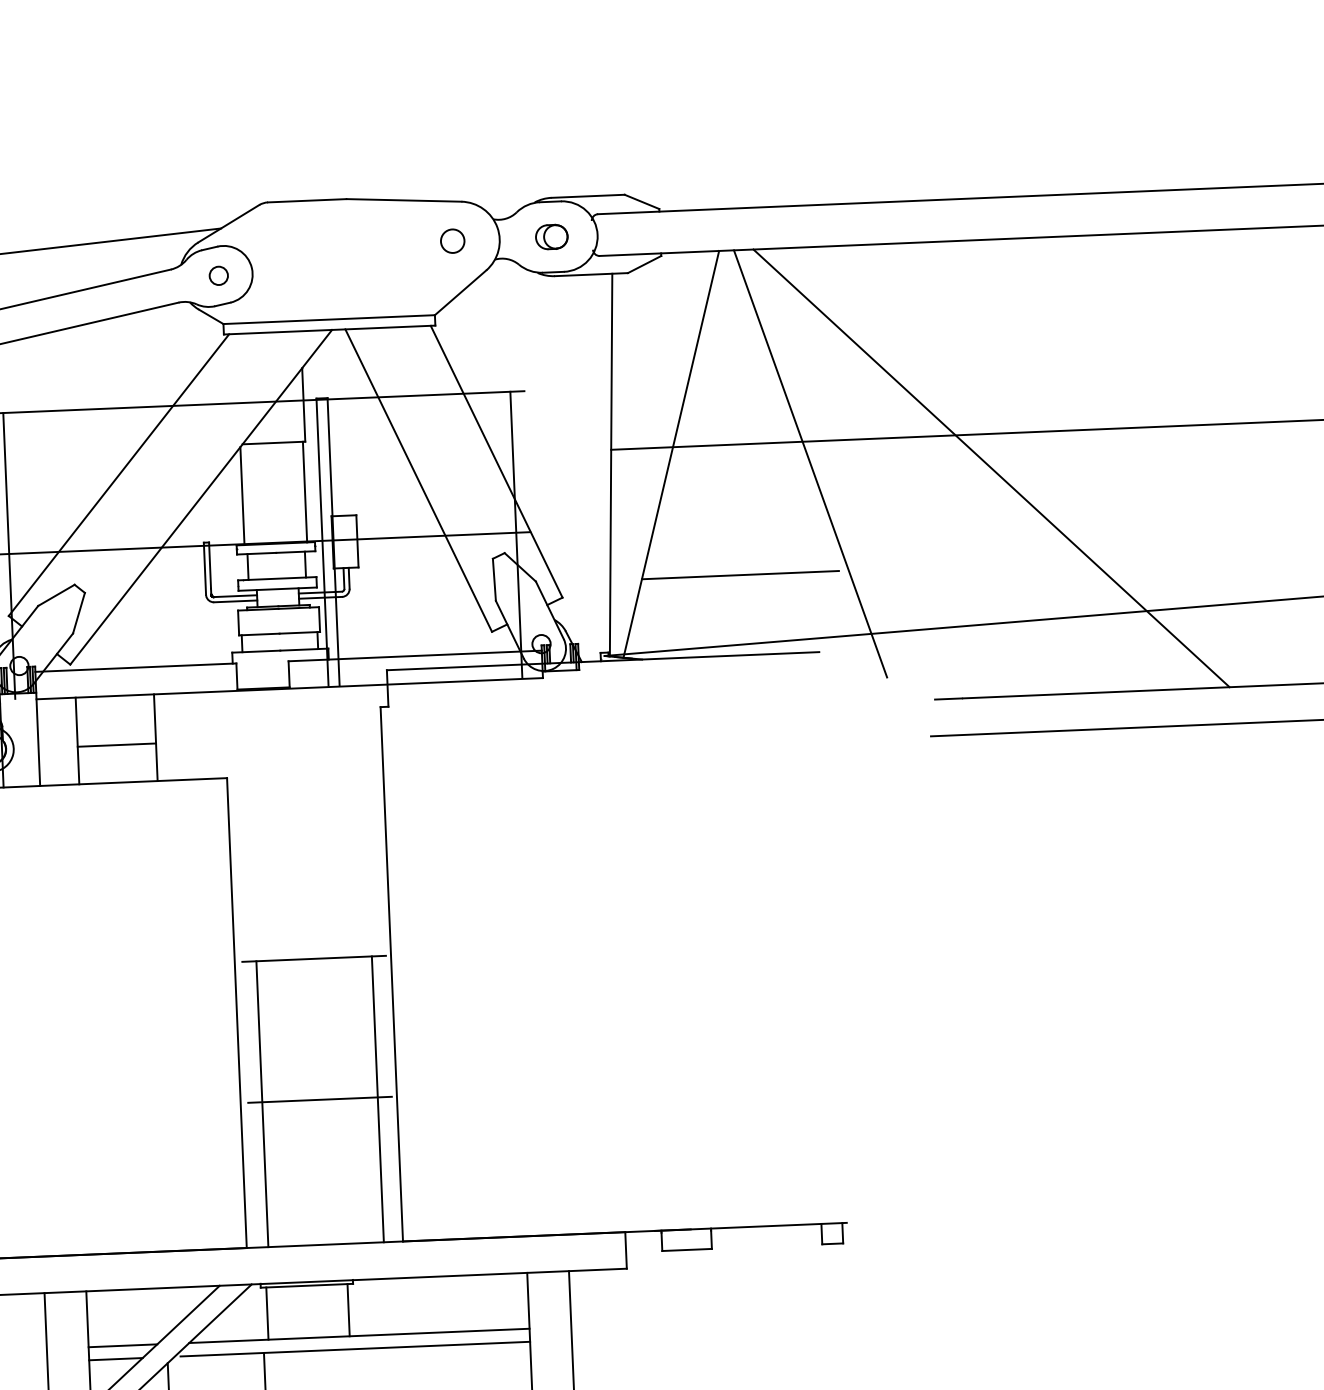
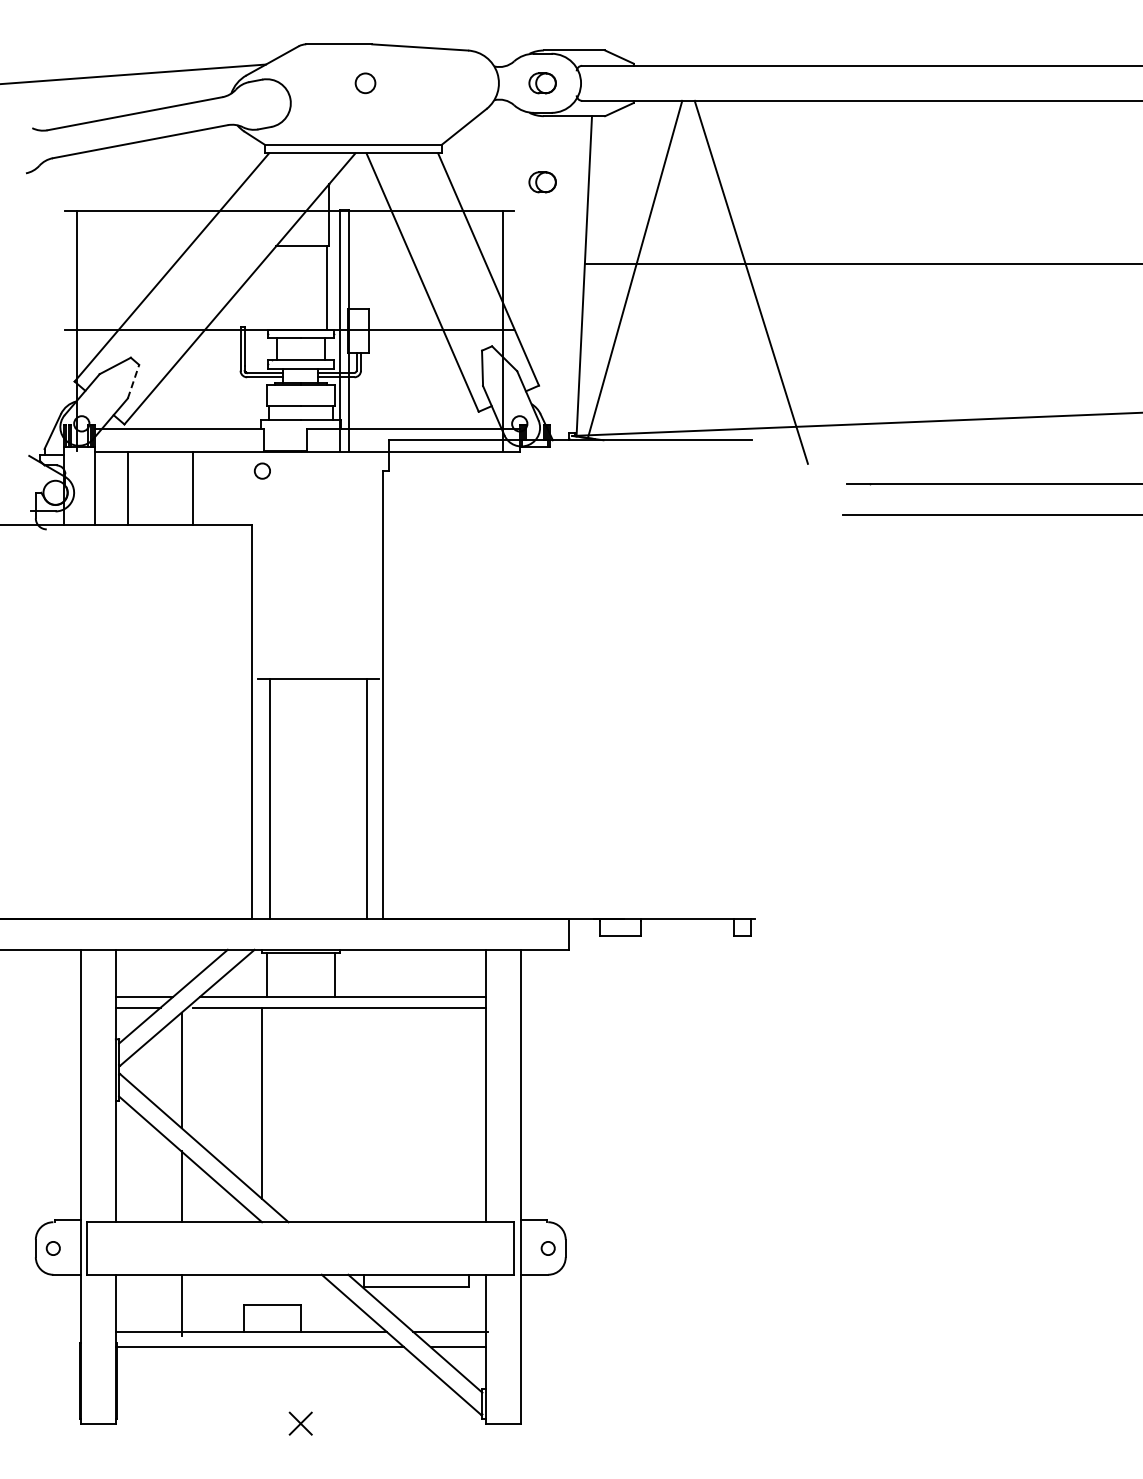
circle: (452, 241) -> (365, 83), moved
circle: (217, 275) -> (261, 470), moved
part: (556, 355) -> (542, 182), added
line: (991, 468) -> (902, 292), removed
line: (242, 496) -> (274, 289), removed
line: (740, 575) -> (688, 373), removed
line: (78, 612) -> (133, 381), solid -> dashed
line: (116, 745) -> (160, 493), removed
line: (320, 1099) -> (318, 797), removed

